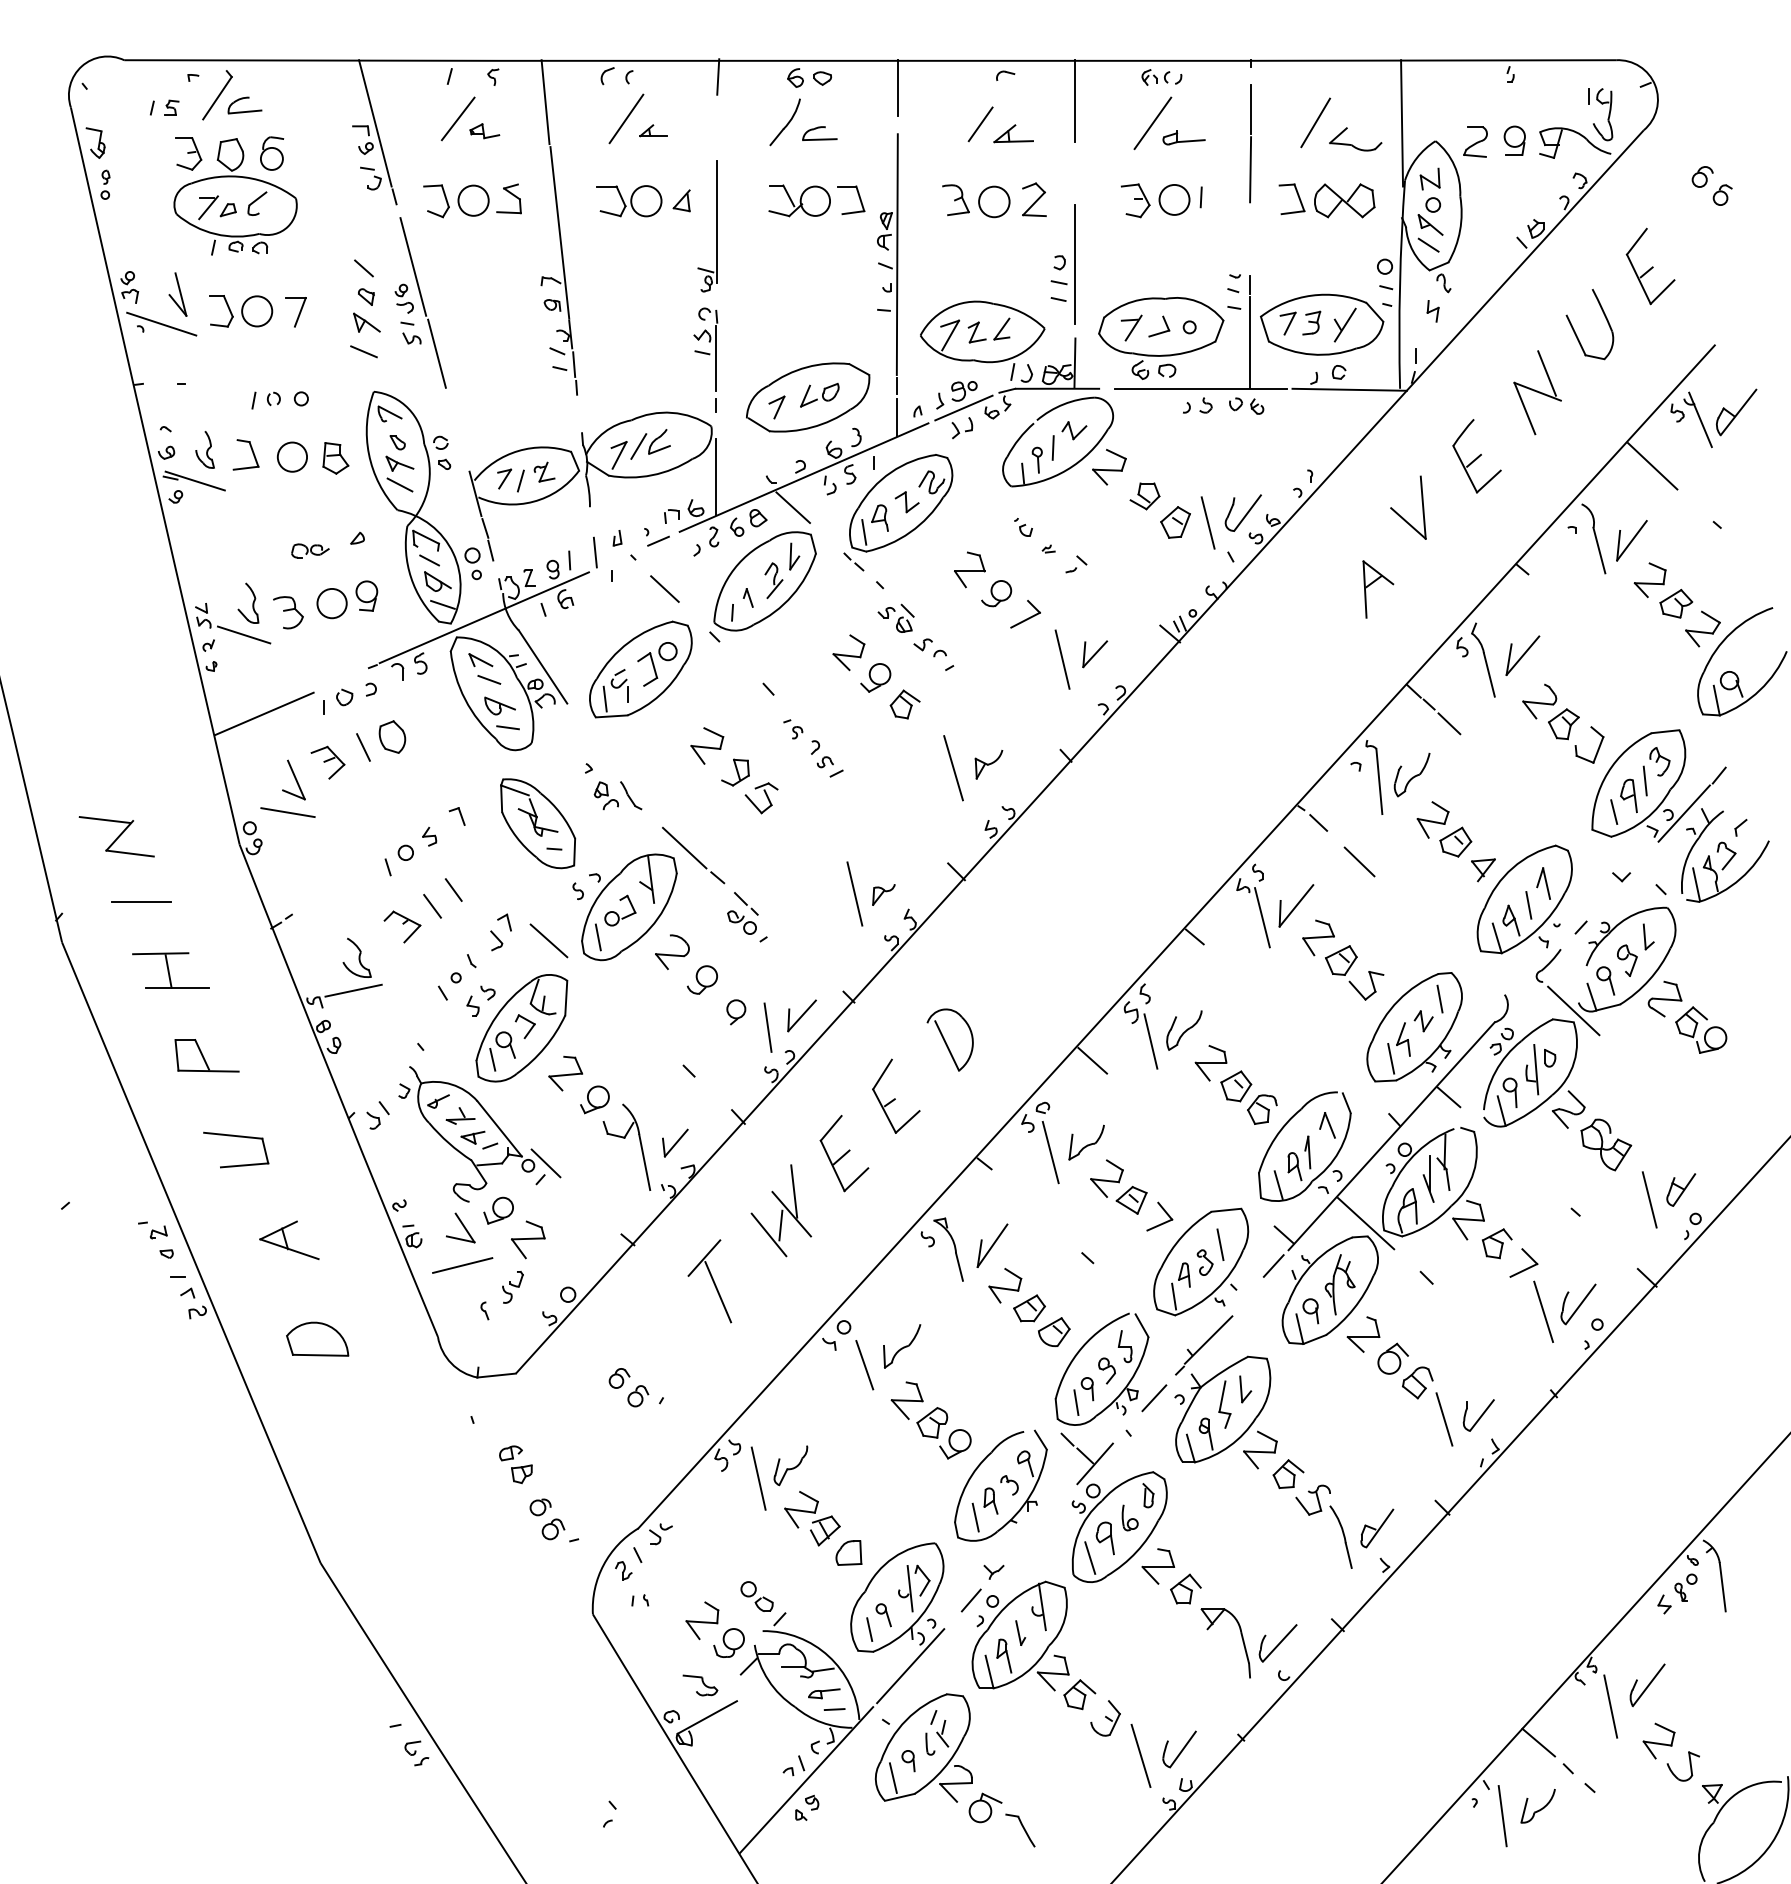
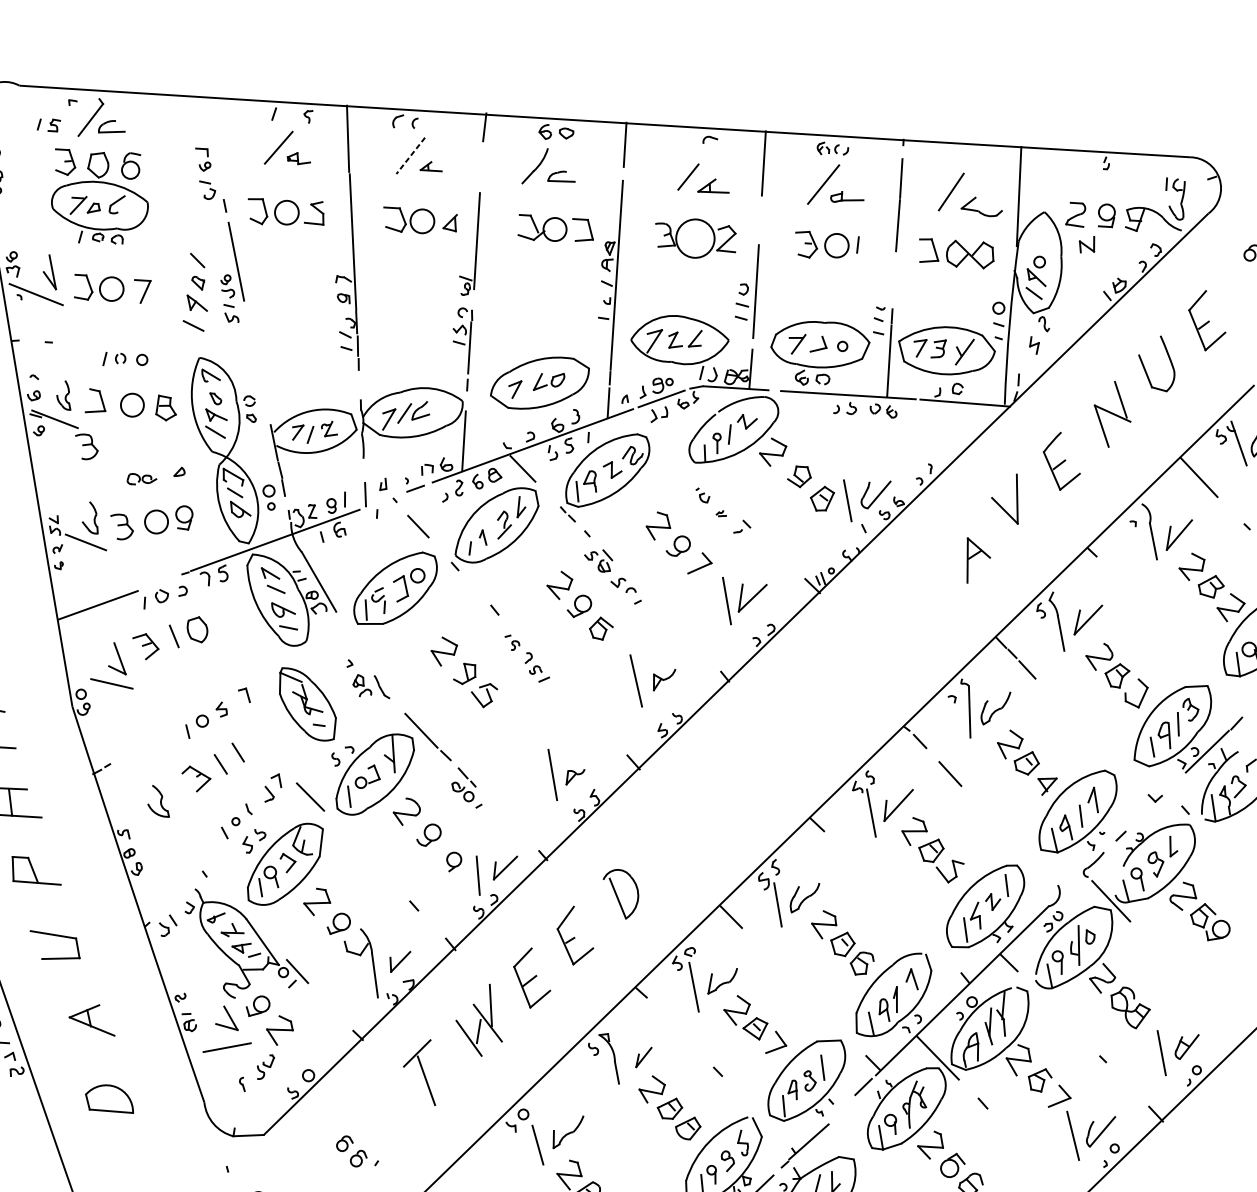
line: (626, 119) -> (410, 156), solid -> dashed
line: (375, 123) -> (213, 147), removed
part: (1429, 178) -> (1086, 244), moved
circle: (994, 201) -> (695, 238), size x1.6
line: (436, 353) -> (250, 330), removed
part: (237, 513) -> (86, 446), added
line: (442, 604) -> (243, 528), removed
part: (1095, 654) -> (753, 598), size x1.4
line: (353, 990) -> (154, 826), removed
part: (992, 1245) -> (643, 1057), size x0.6

